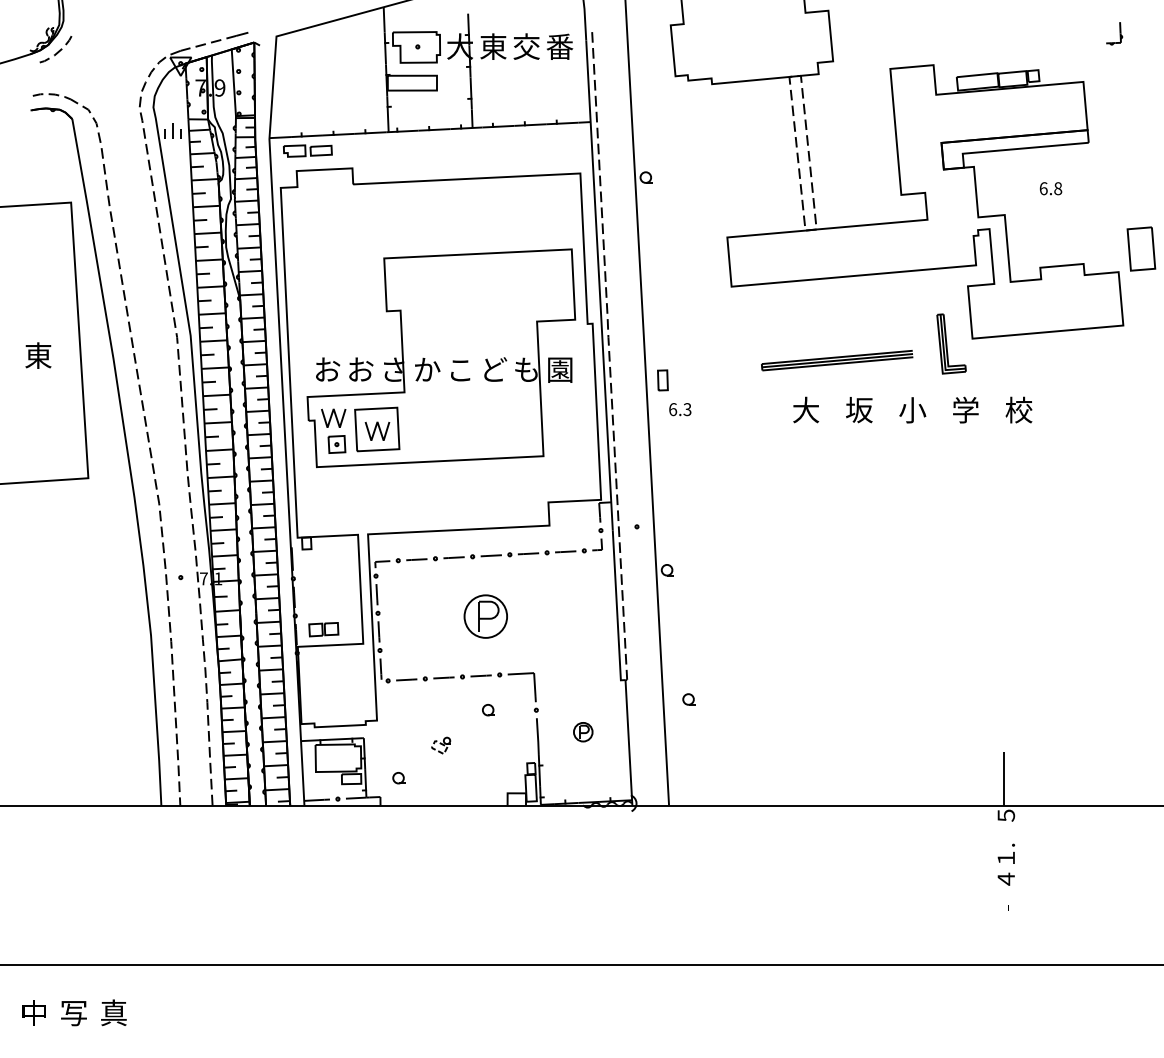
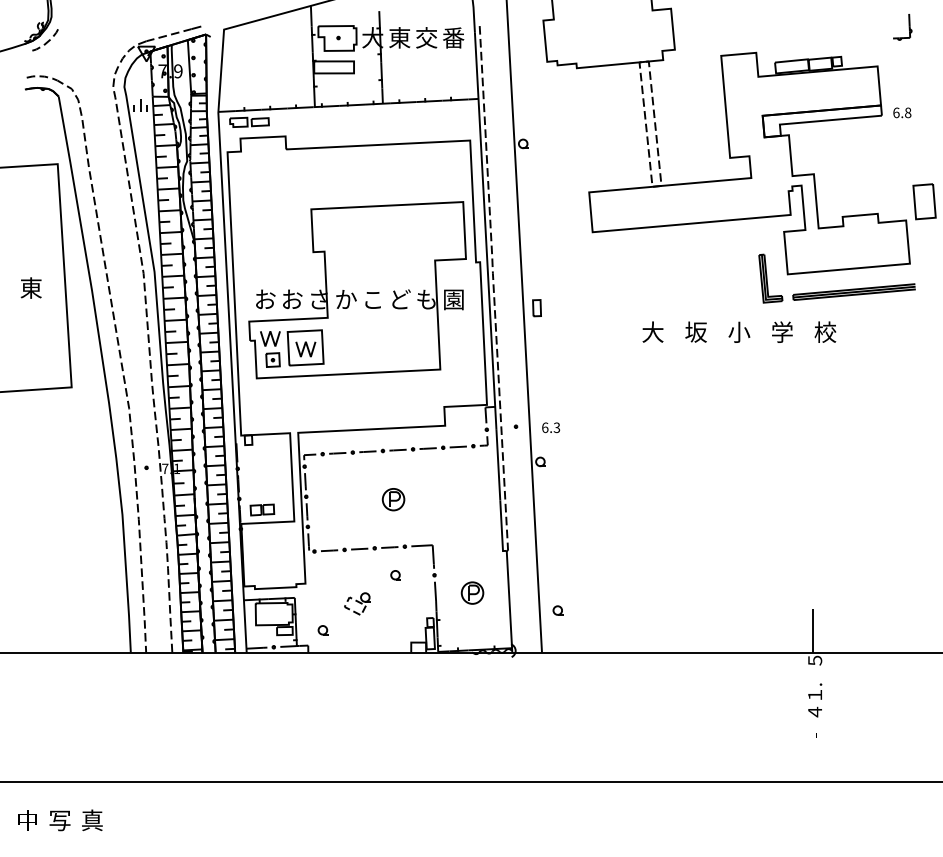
part: (1114, 33) -> (902, 27), size x1.43
text: (1051, 188) -> (902, 112), moved
part: (836, 359) -> (853, 291), moved
text: (680, 409) -> (551, 427), moved
part: (485, 616) -> (393, 499), size x0.62
part: (688, 699) -> (557, 610), moved
part: (583, 731) -> (472, 592), size x1.43
part: (441, 745) -> (357, 603), size x1.67

